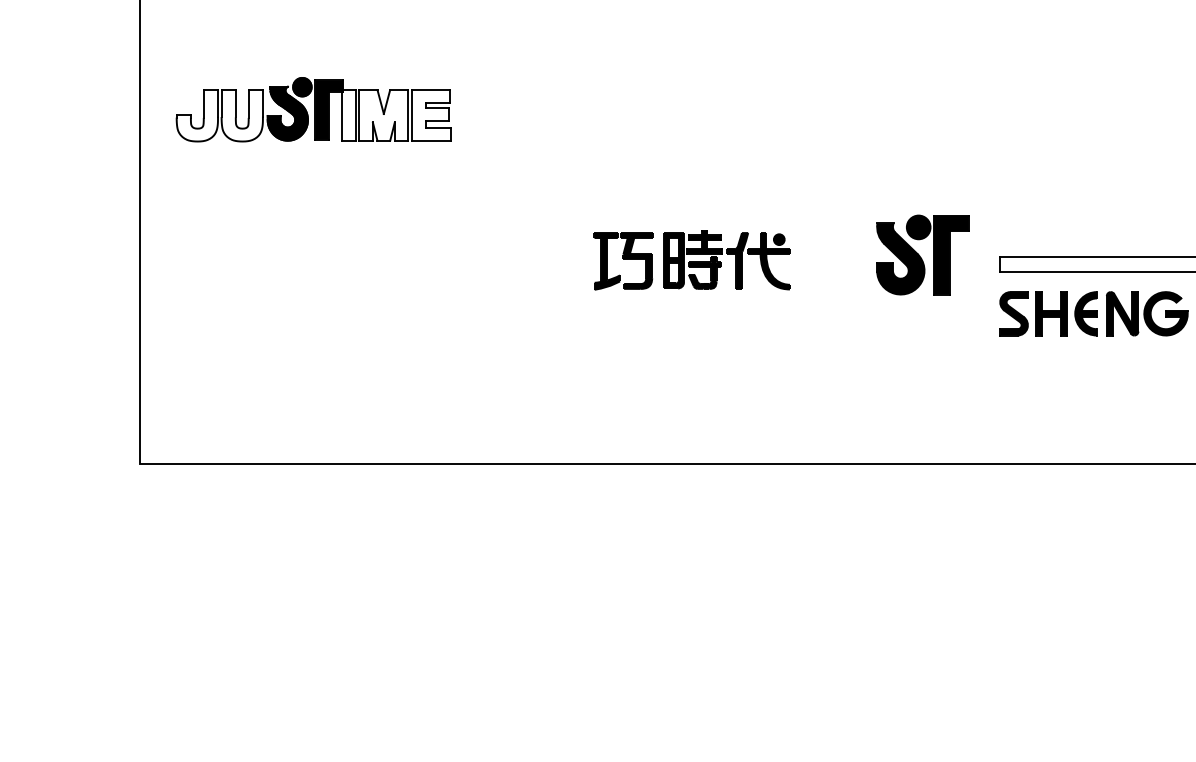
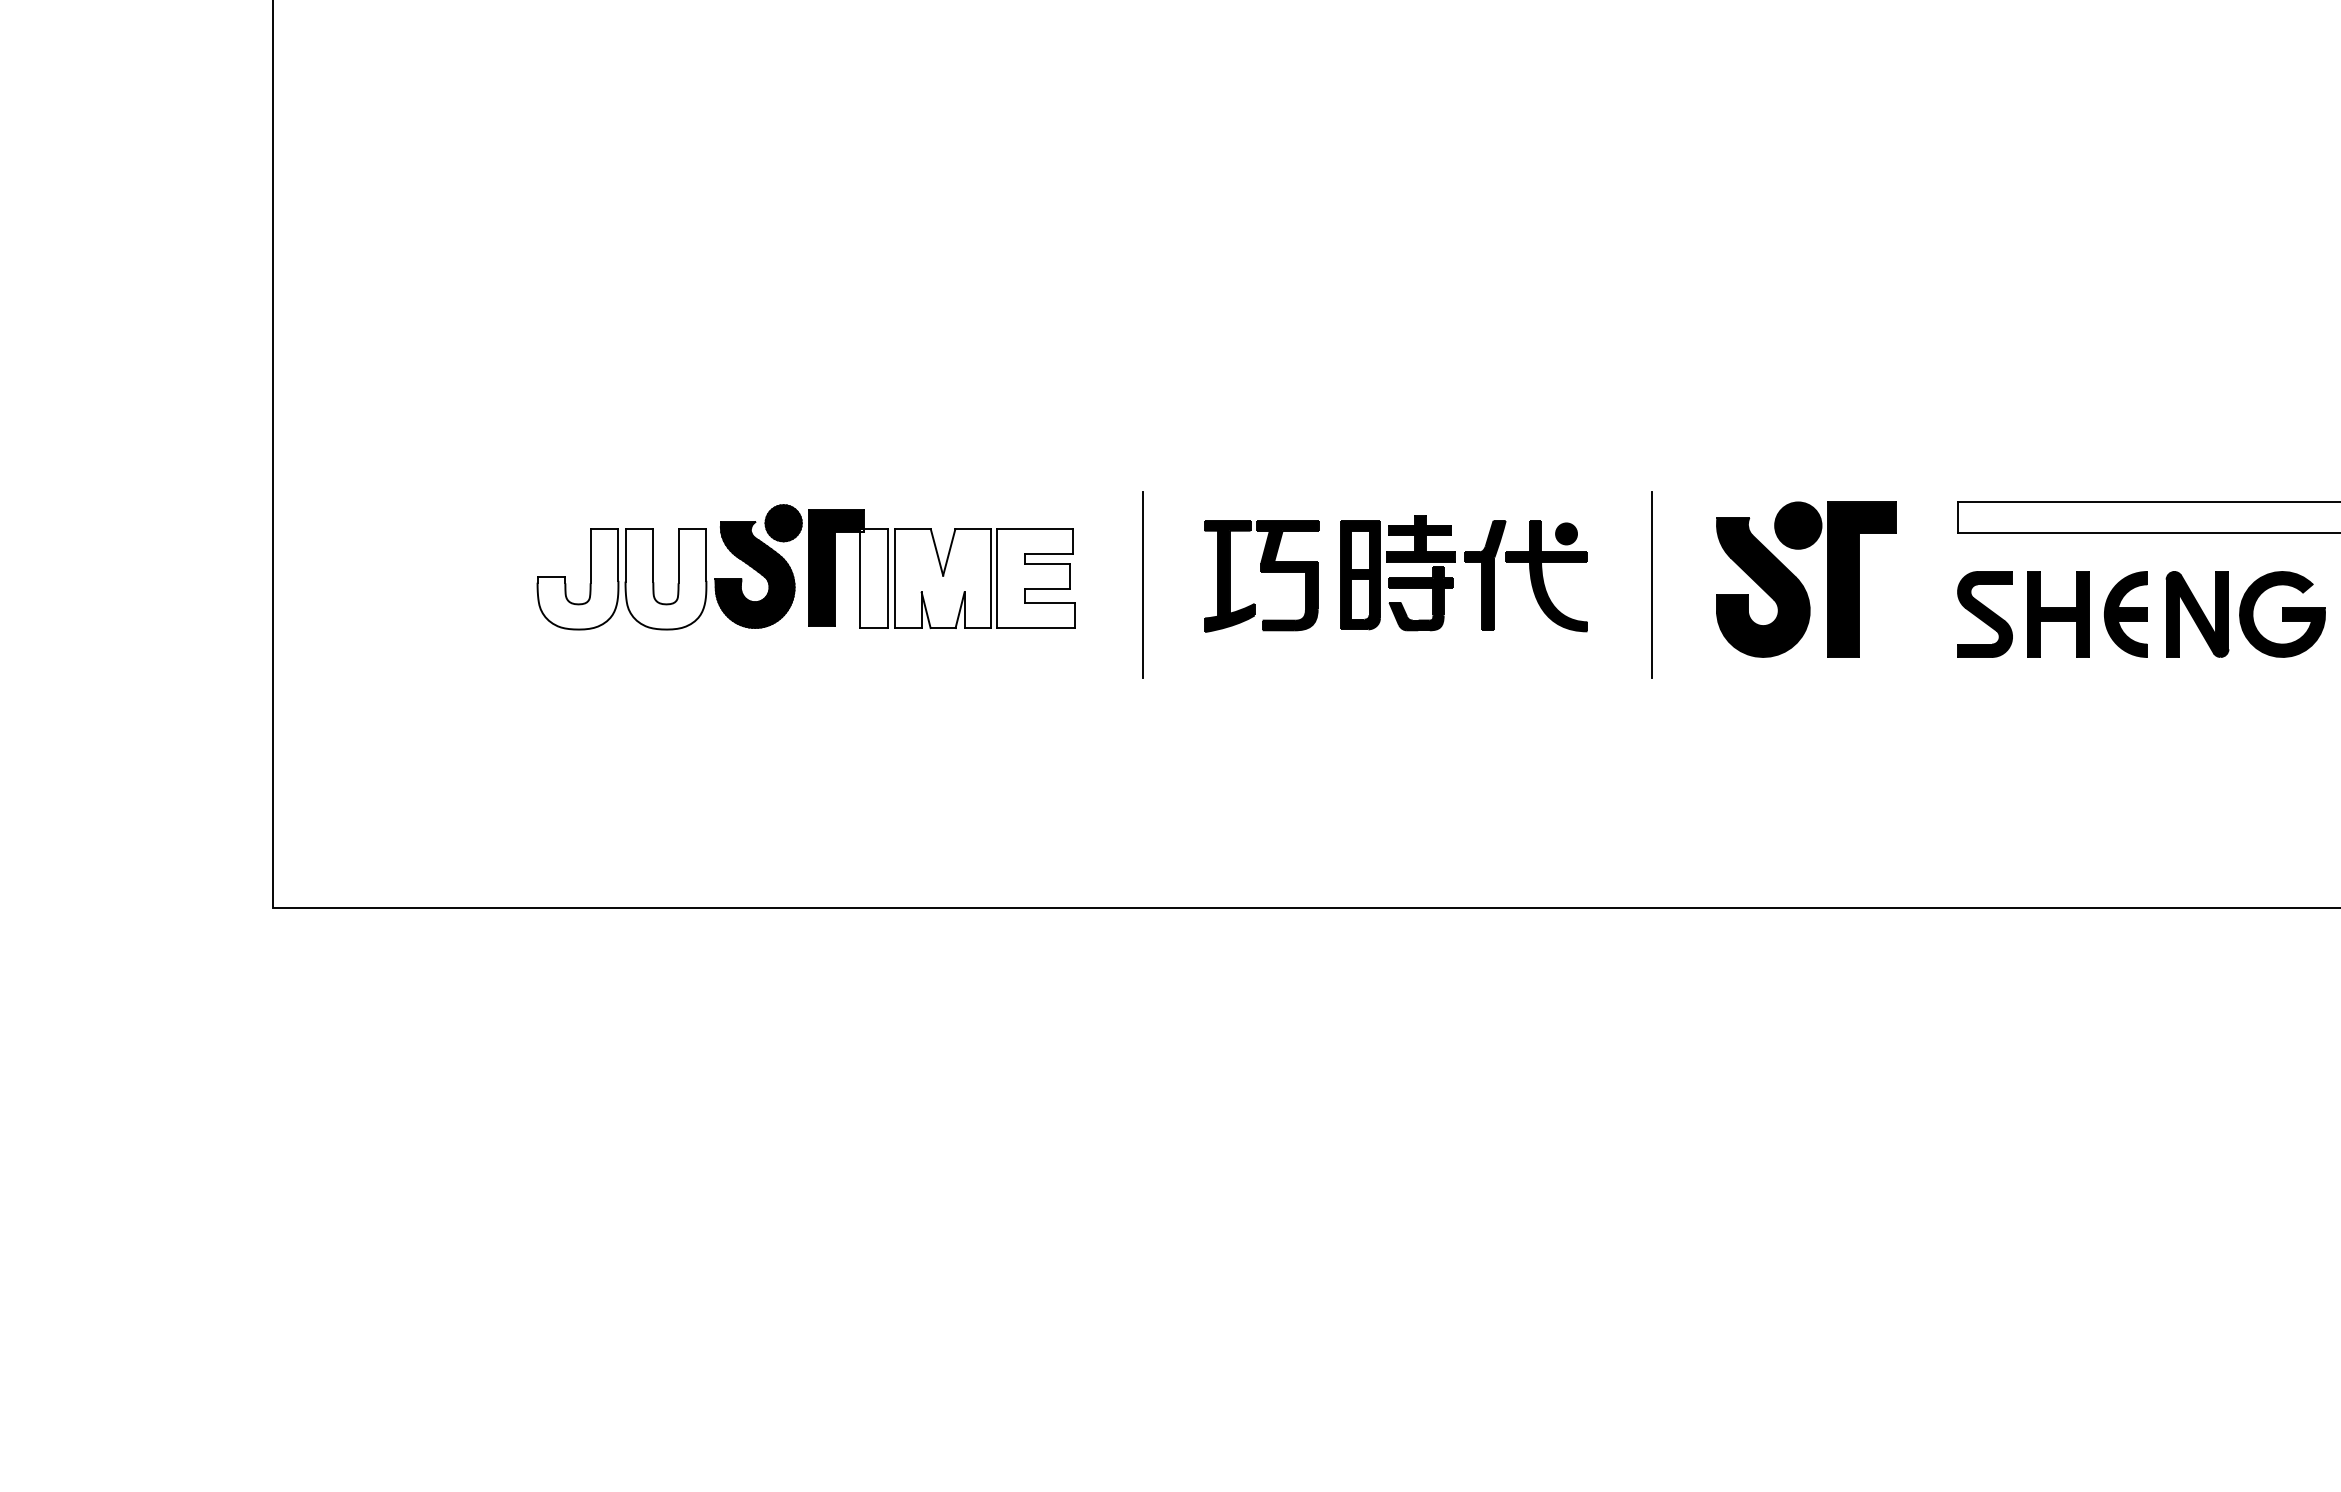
part: (313, 109) -> (805, 566), moved
part: (922, 254) -> (1805, 578), moved
part: (691, 260) -> (1394, 574), moved
line: (584, 298) -> (1144, 584), added
line: (844, 298) -> (1653, 584), added

